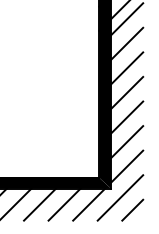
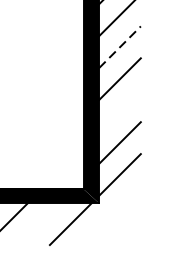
line: (127, 68) -> (120, 47), solid -> dashed
line: (127, 117) -> (120, 110), removed
line: (120, 197) -> (111, 214), removed
line: (64, 204) -> (38, 224), removed
line: (132, 209) -> (127, 230), removed

